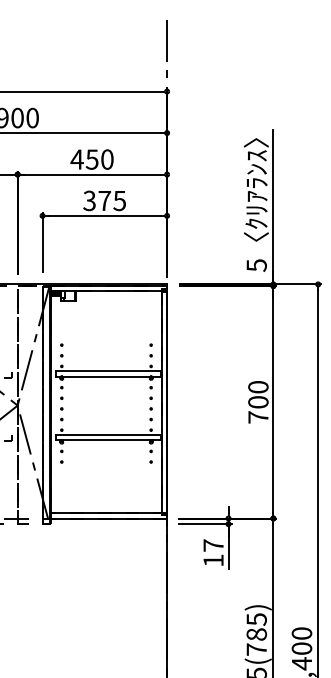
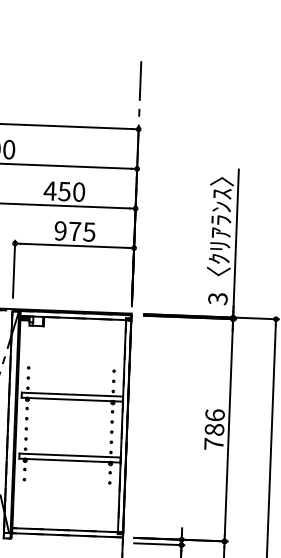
text: (89, 201) -> (60, 231), 375 -> 975
text: (256, 265) -> (217, 298), 5 -> 3
text: (258, 394) -> (214, 422), 700 -> 786

